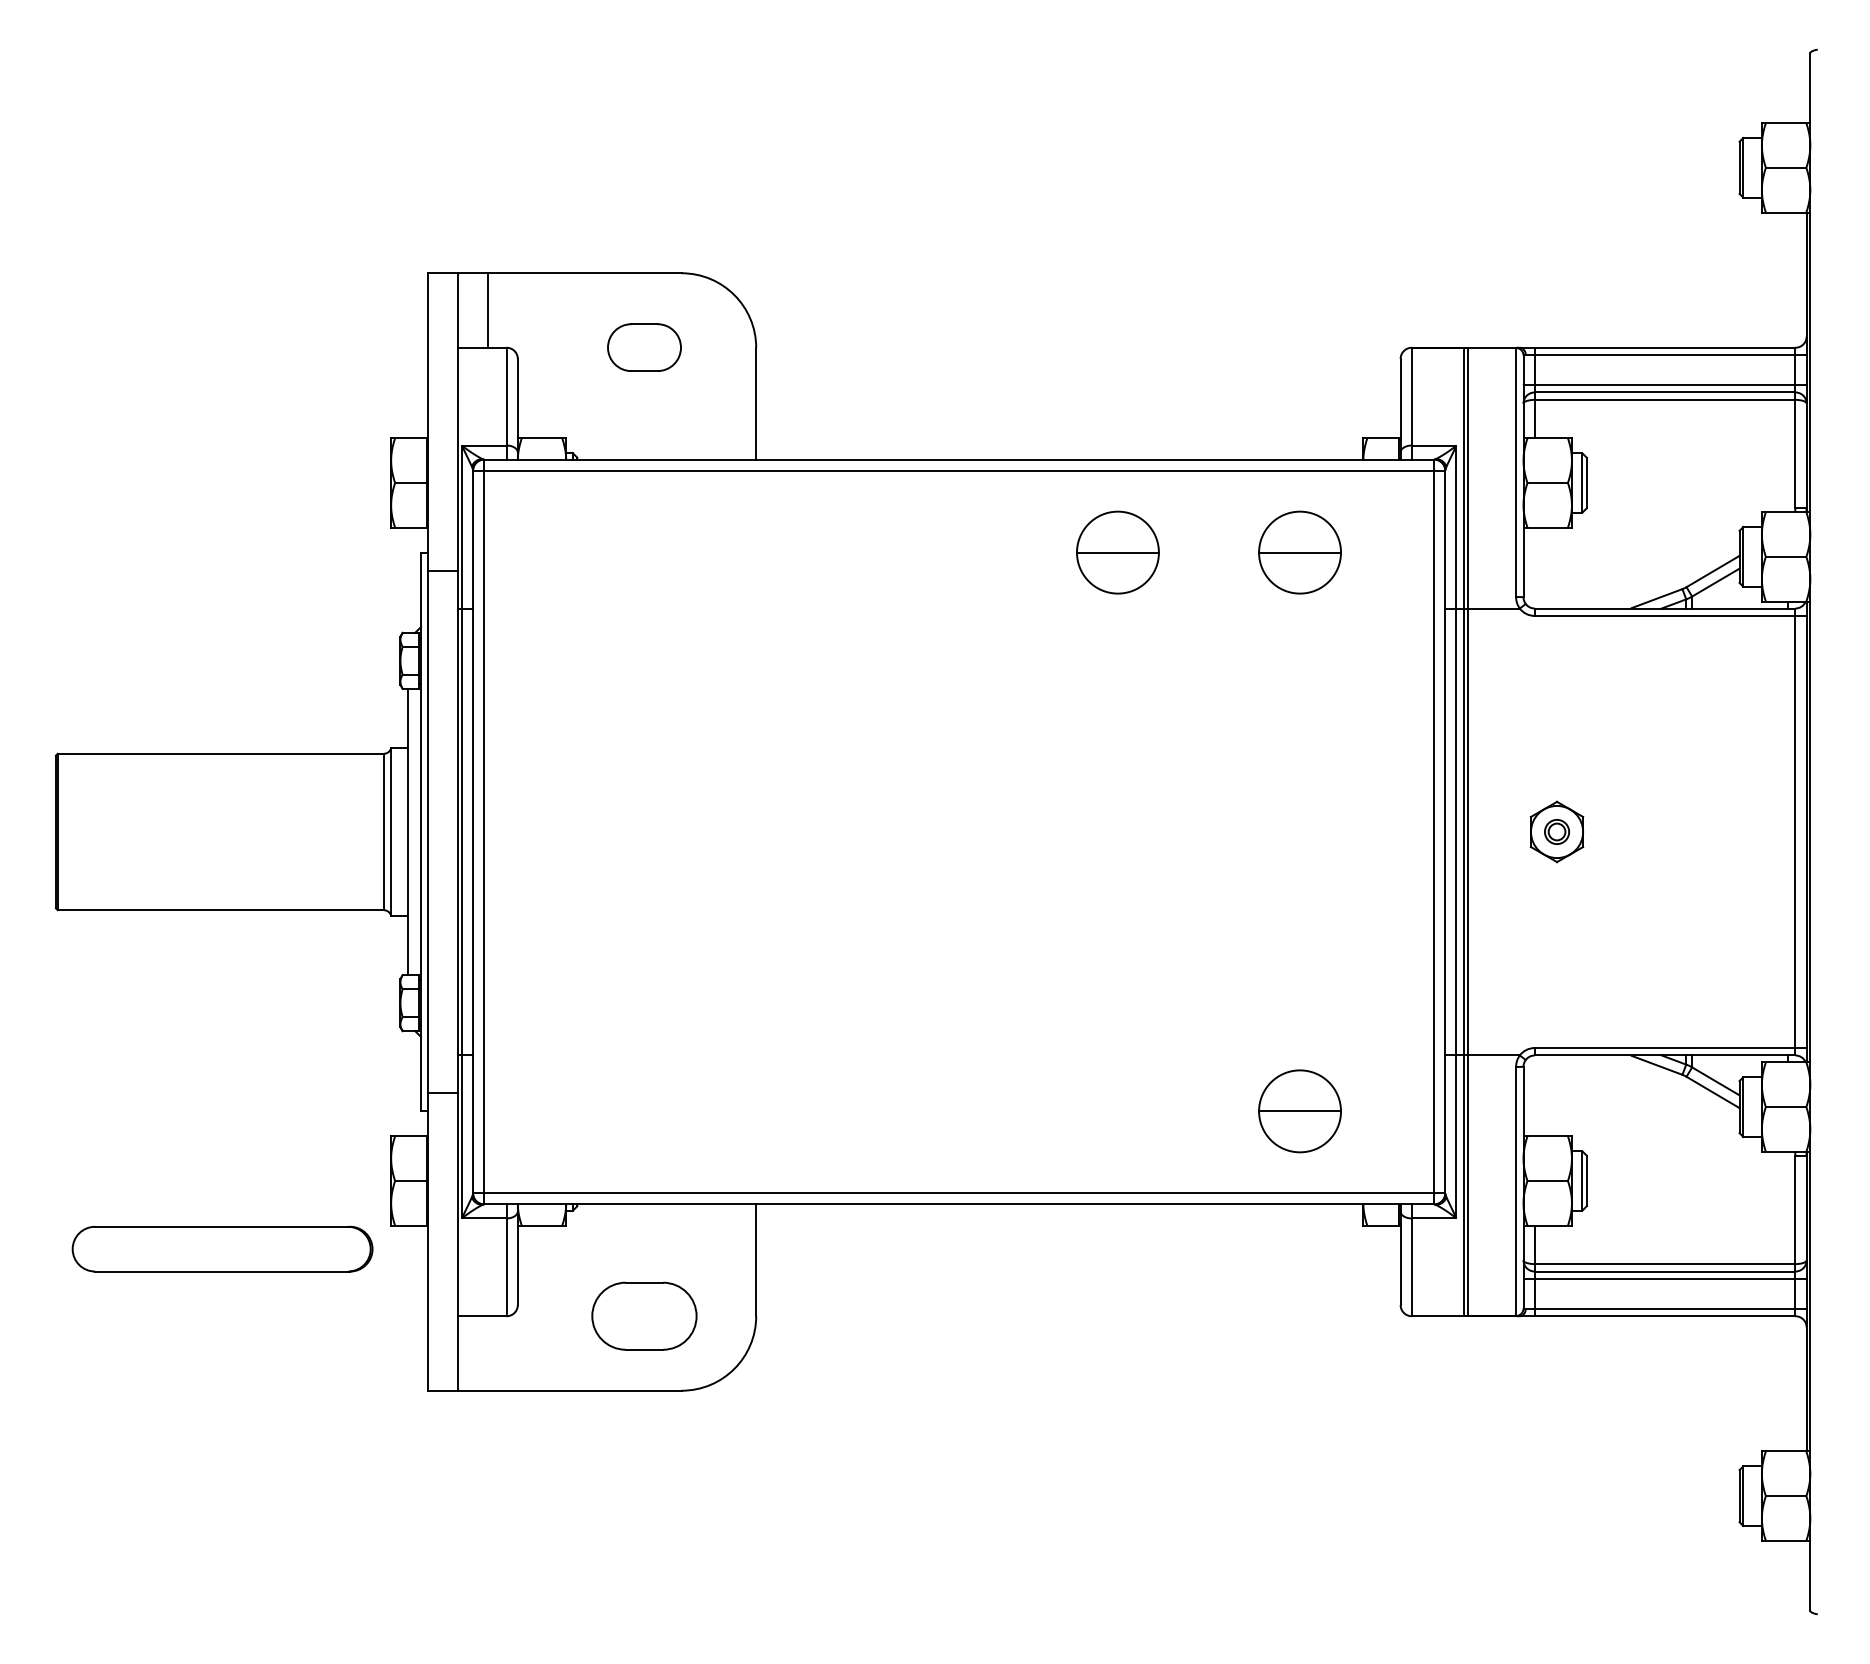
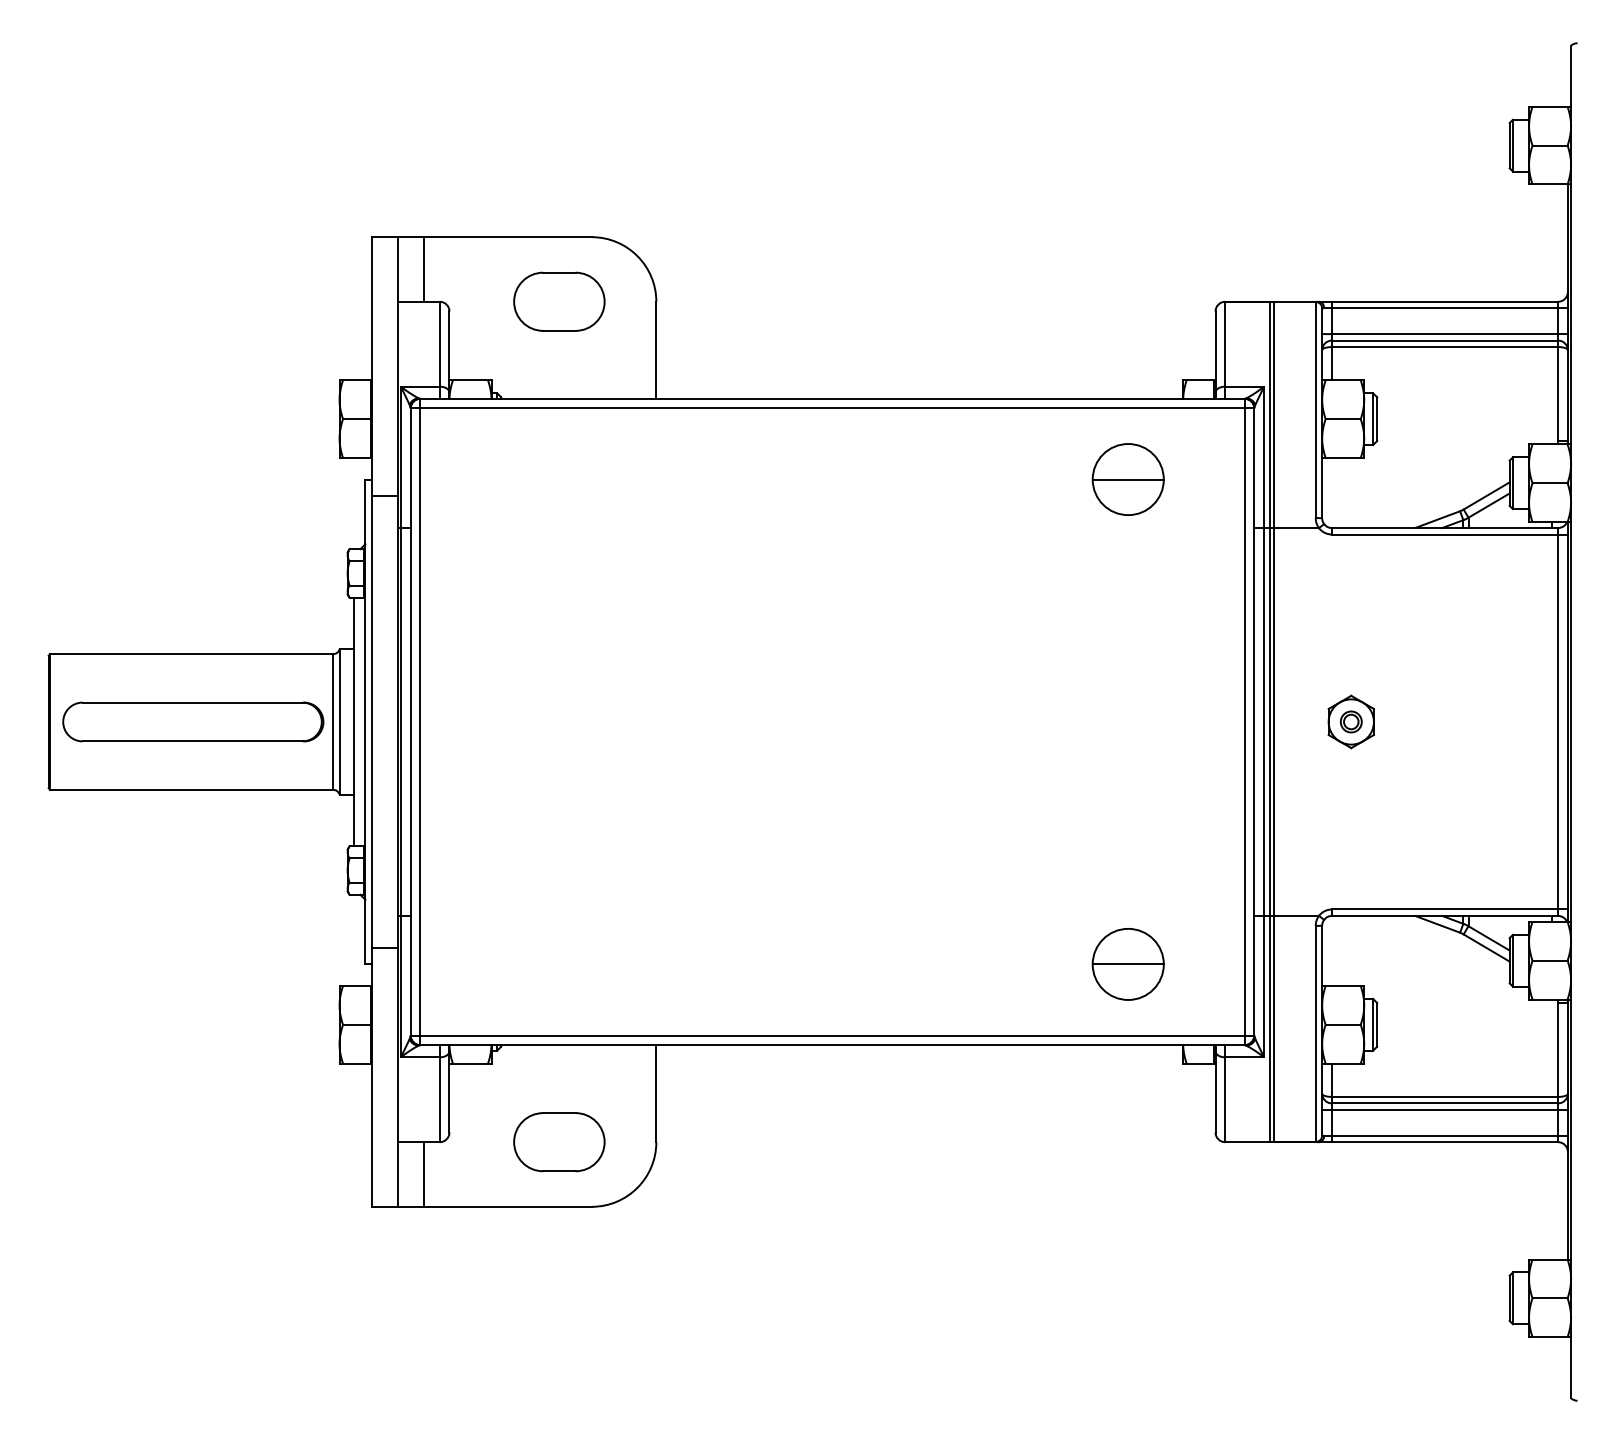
part: (644, 347) -> (559, 301), size x1.43
part: (1117, 552) -> (969, 479), removed
part: (222, 1248) -> (193, 721), moved
line: (487, 1353) -> (423, 1174), added

